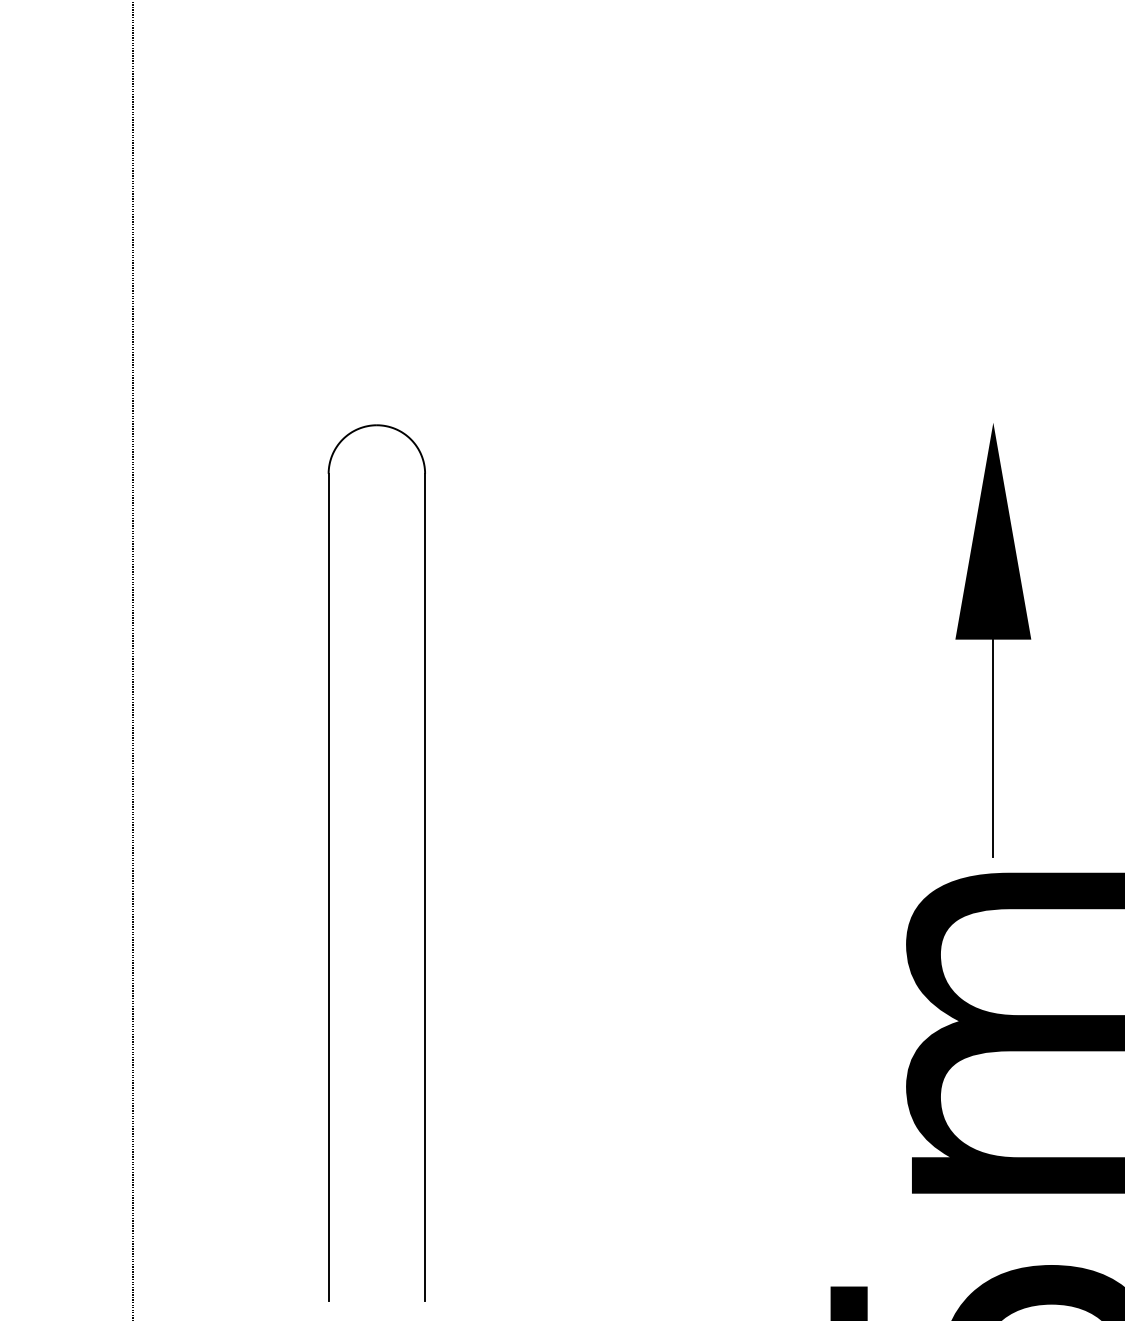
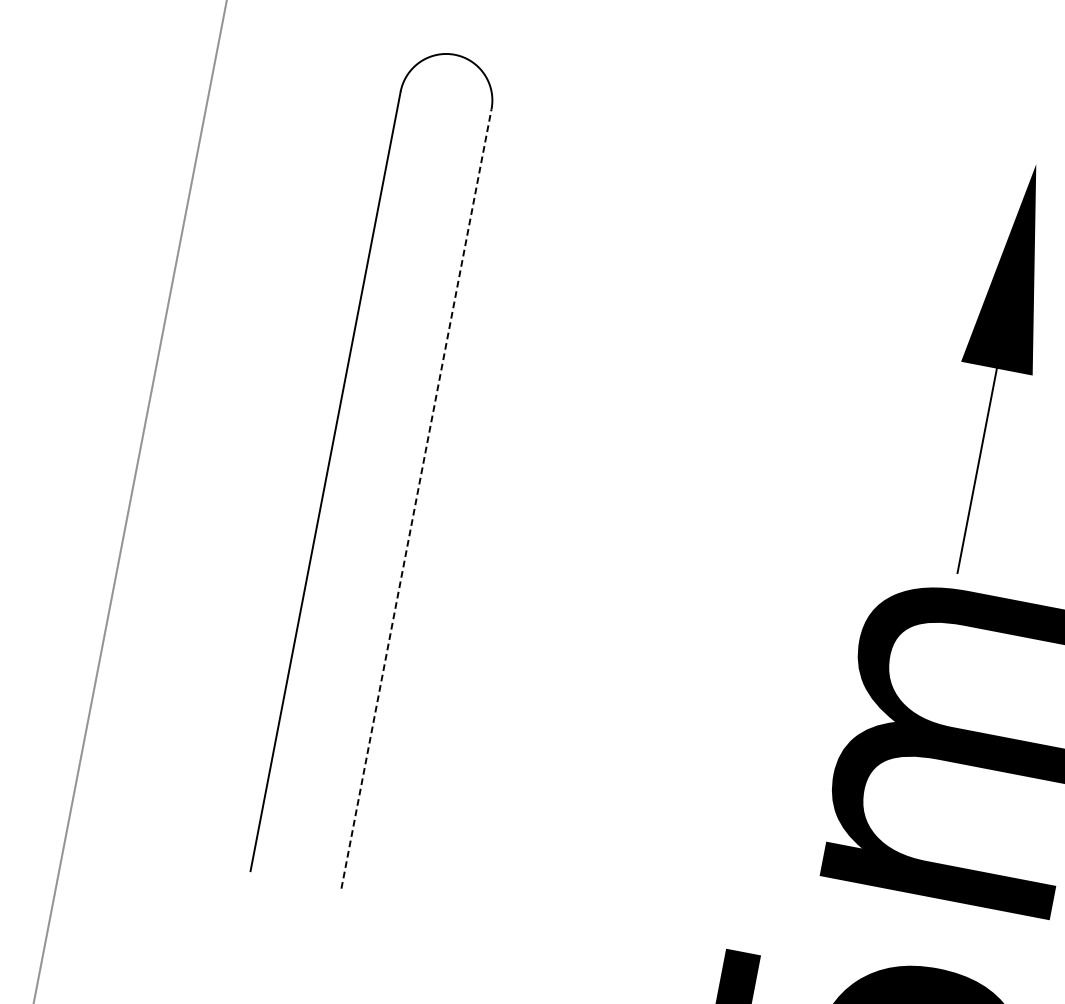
line: (425, 887) -> (416, 499), solid -> dashed

